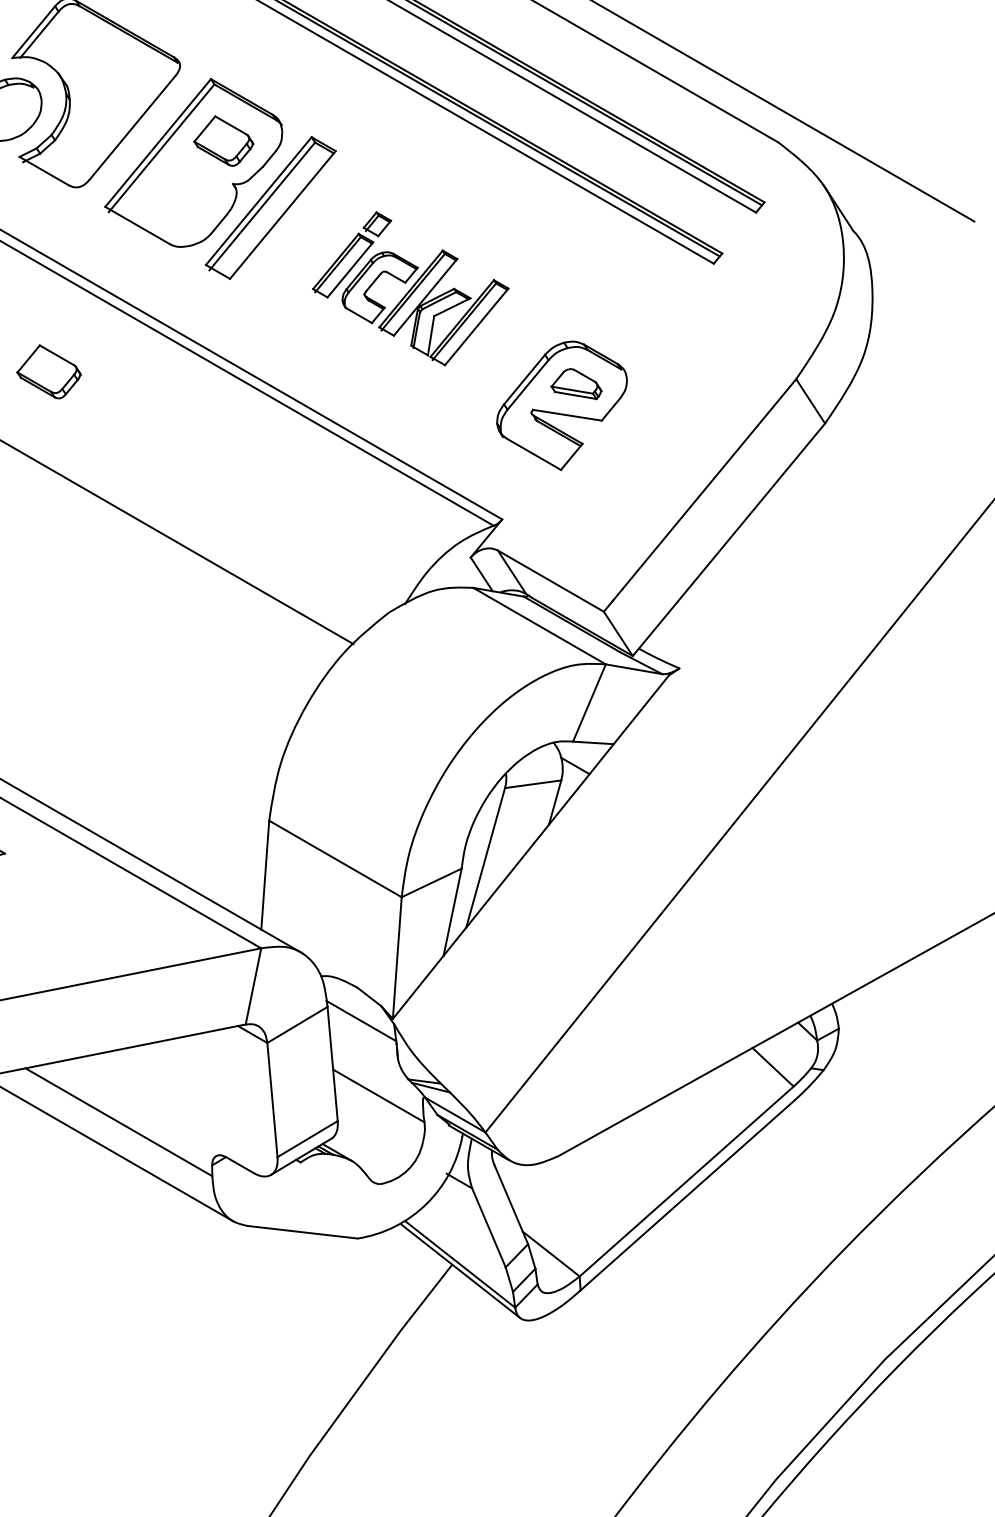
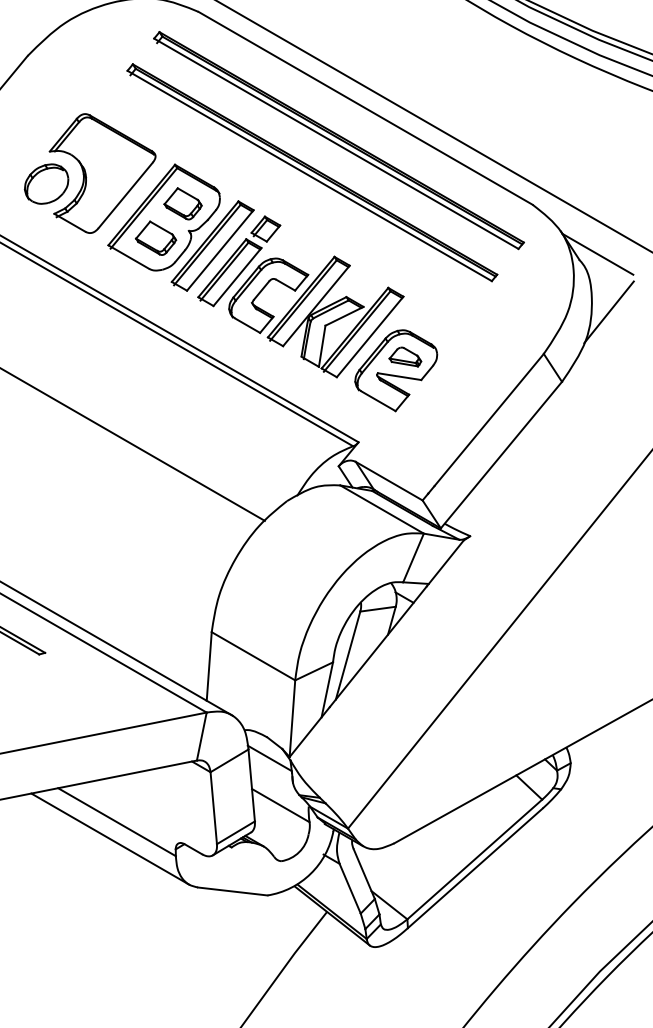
line: (881, 219) -> (597, 253), added
part: (410, 288) -> (300, 296), size x1.67
line: (898, 313) -> (608, 312), added
part: (48, 370) -> (155, 237), moved

